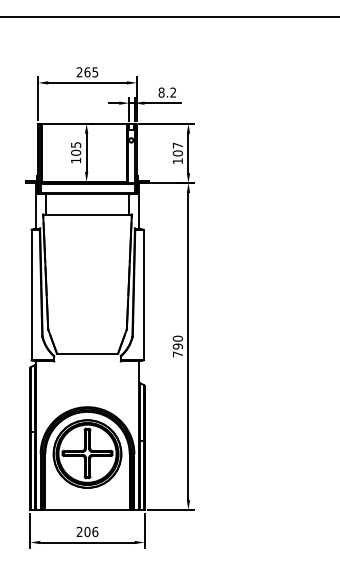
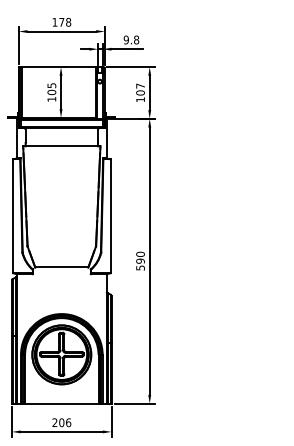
text: (87, 72) -> (61, 22), 265 -> 178
text: (167, 92) -> (131, 39), 8.2 -> 9.8
text: (177, 354) -> (140, 268), 790 -> 590

